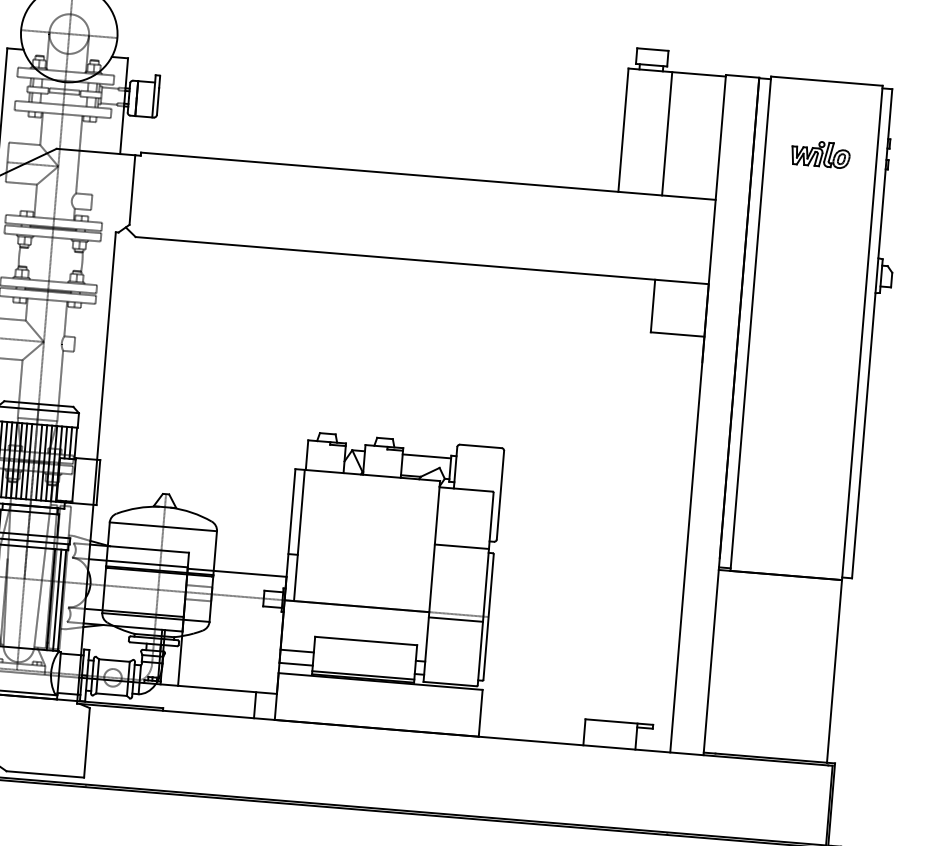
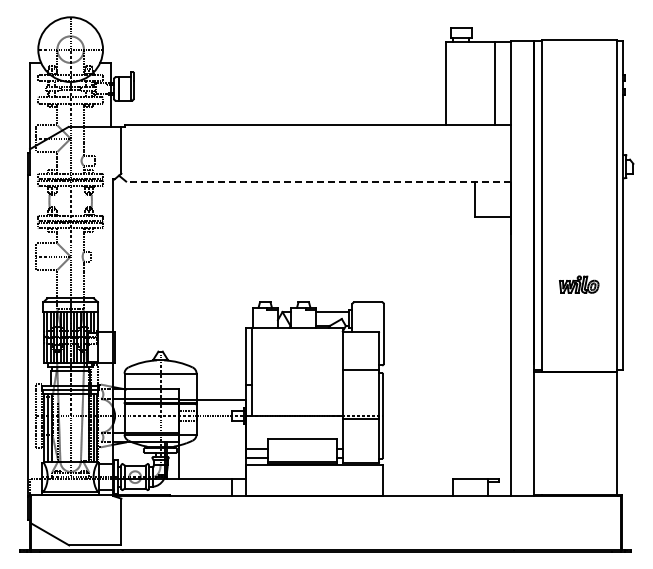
line: (667, 132) -> (495, 82), moved
part: (821, 154) -> (579, 284), moved
line: (421, 260) -> (318, 181), solid -> dashed

